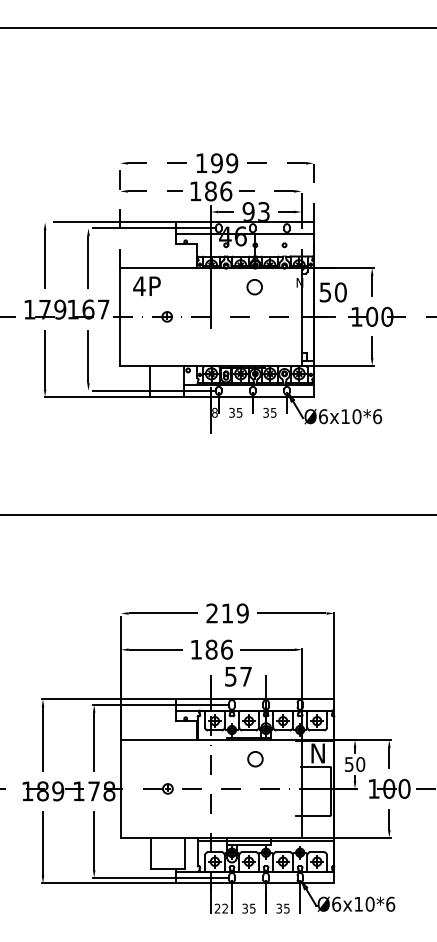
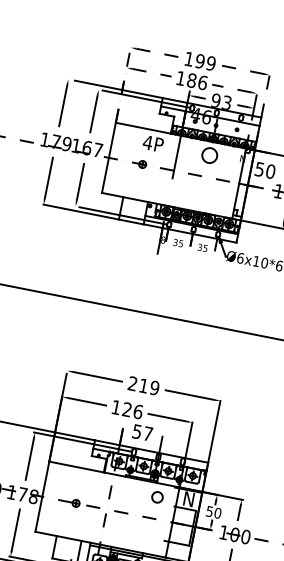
text: (146, 285) -> (153, 143), moved
circle: (254, 287) -> (209, 155), size x1.4
text: (211, 649) -> (127, 409), 186 -> 126
circle: (255, 759) -> (157, 497), moved

